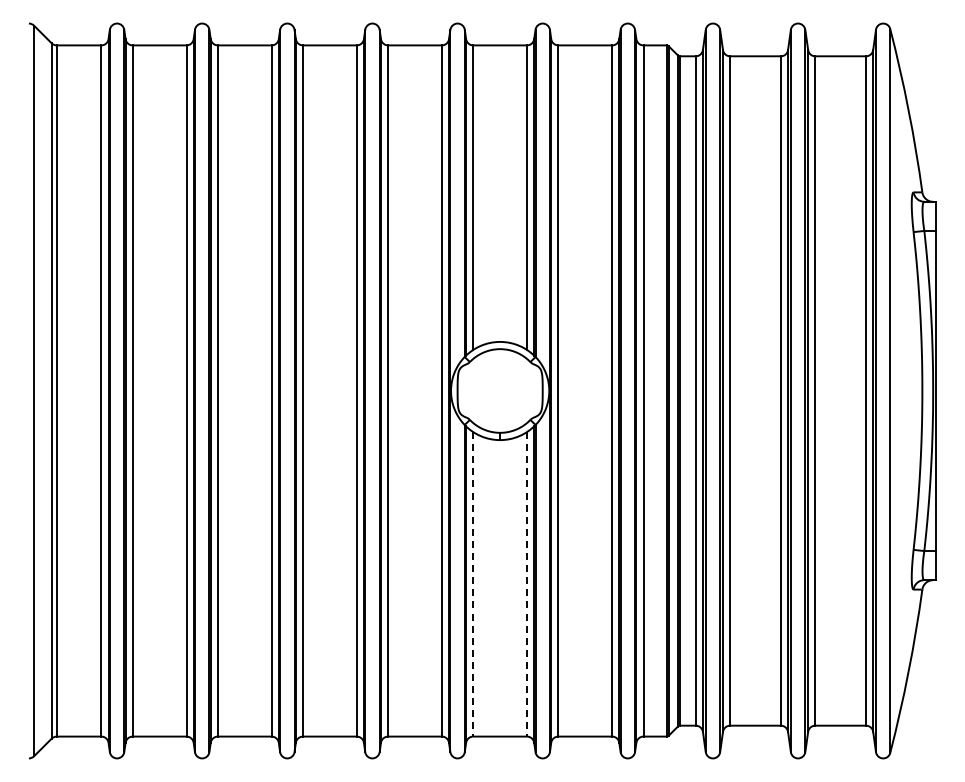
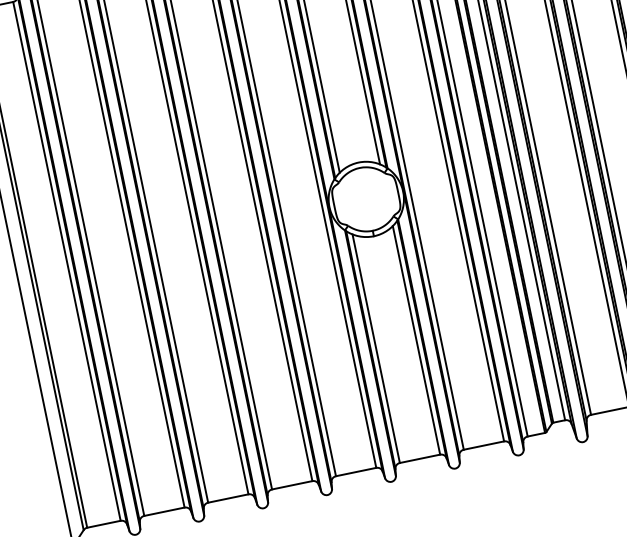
line: (473, 584) -> (376, 348), dashed -> solid
line: (526, 584) -> (416, 340), dashed -> solid

